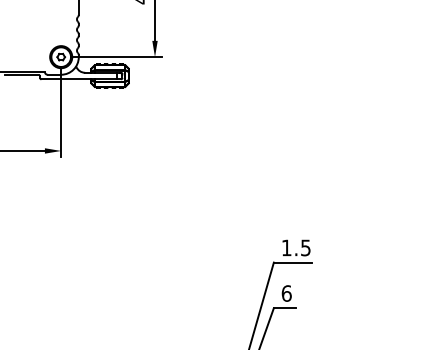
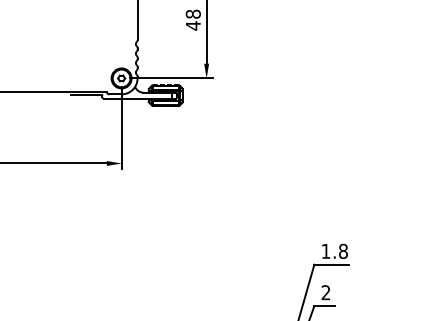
text: (305, 246) -> (343, 250), 1.5 -> 1.8
text: (286, 293) -> (325, 292), 6 -> 2

